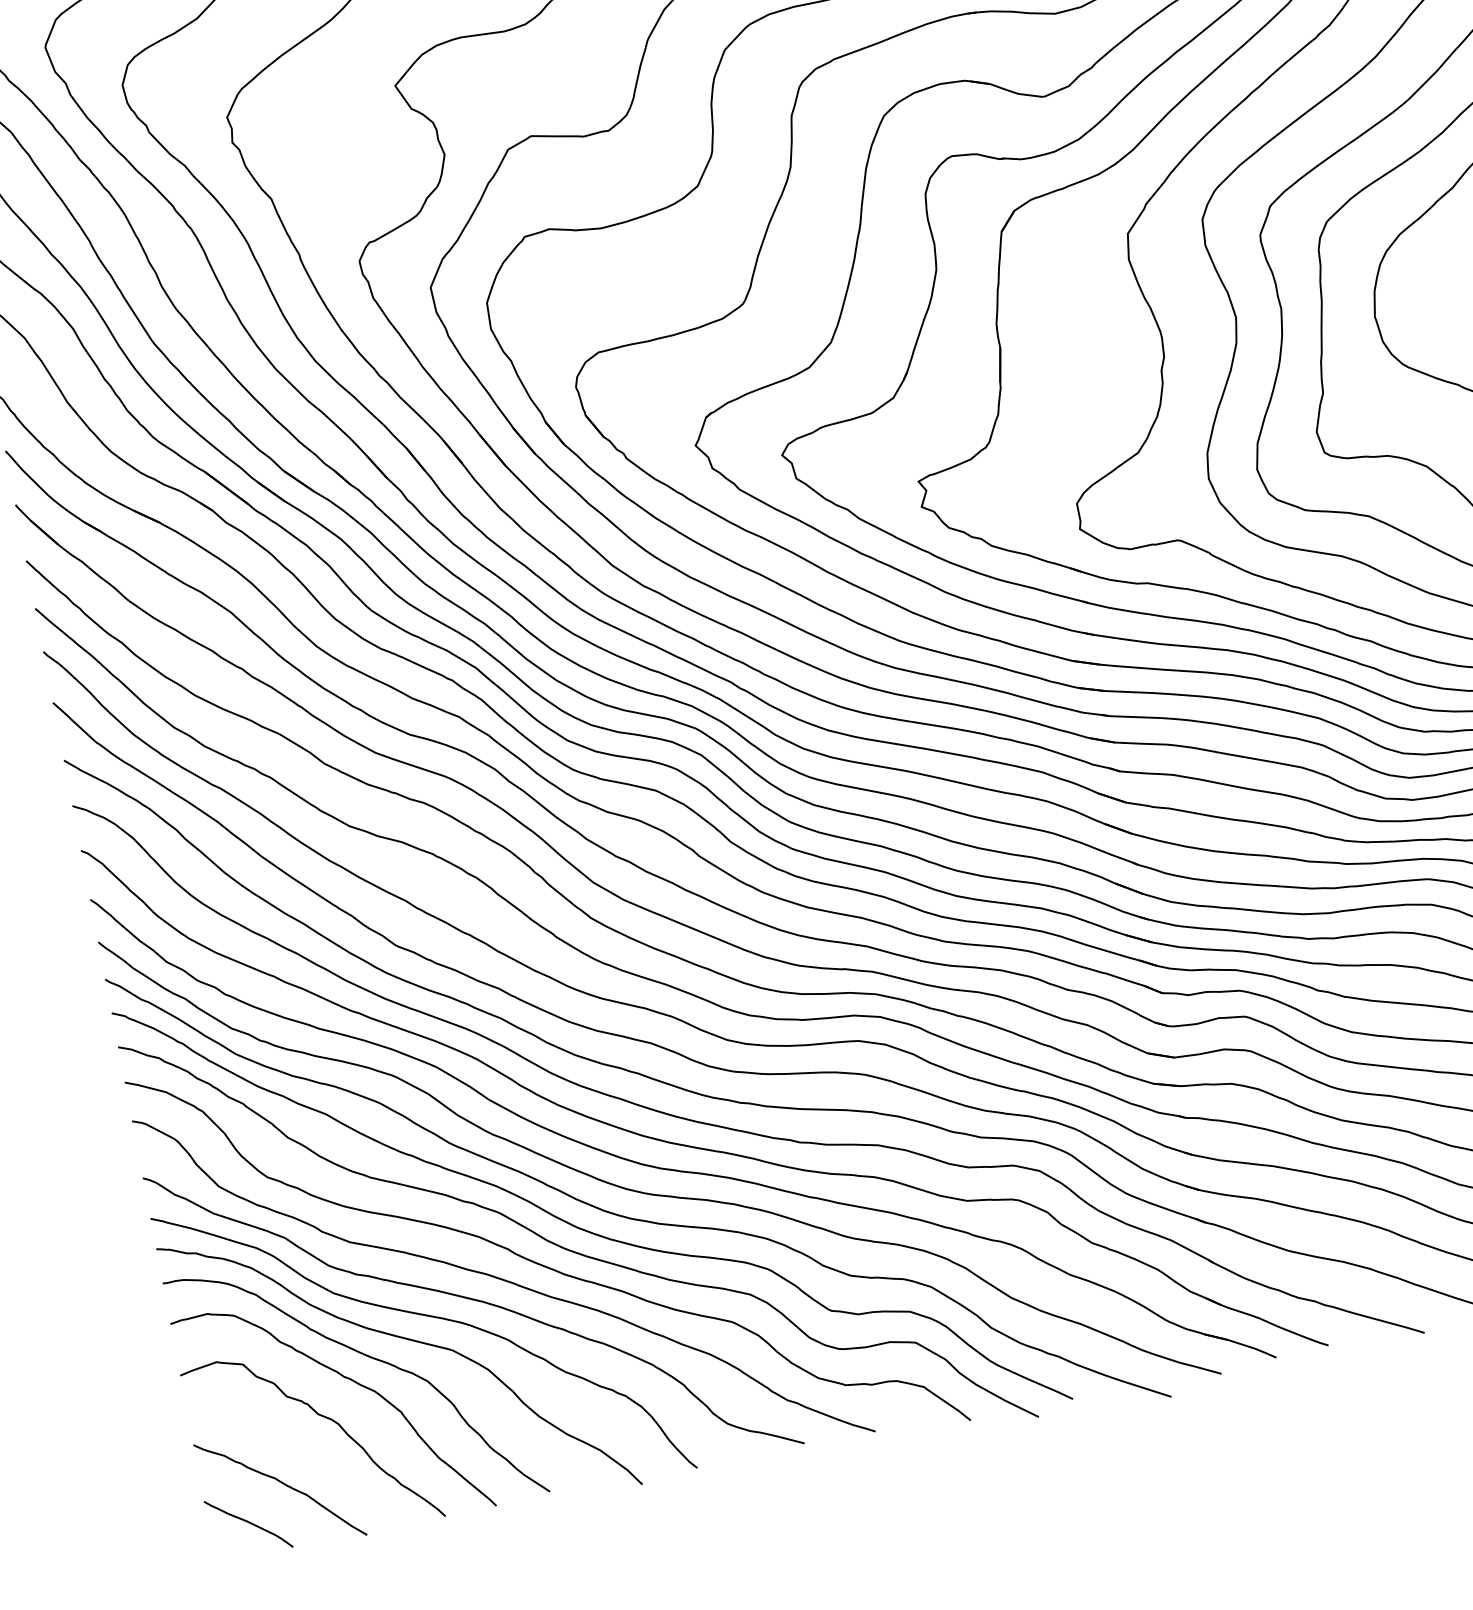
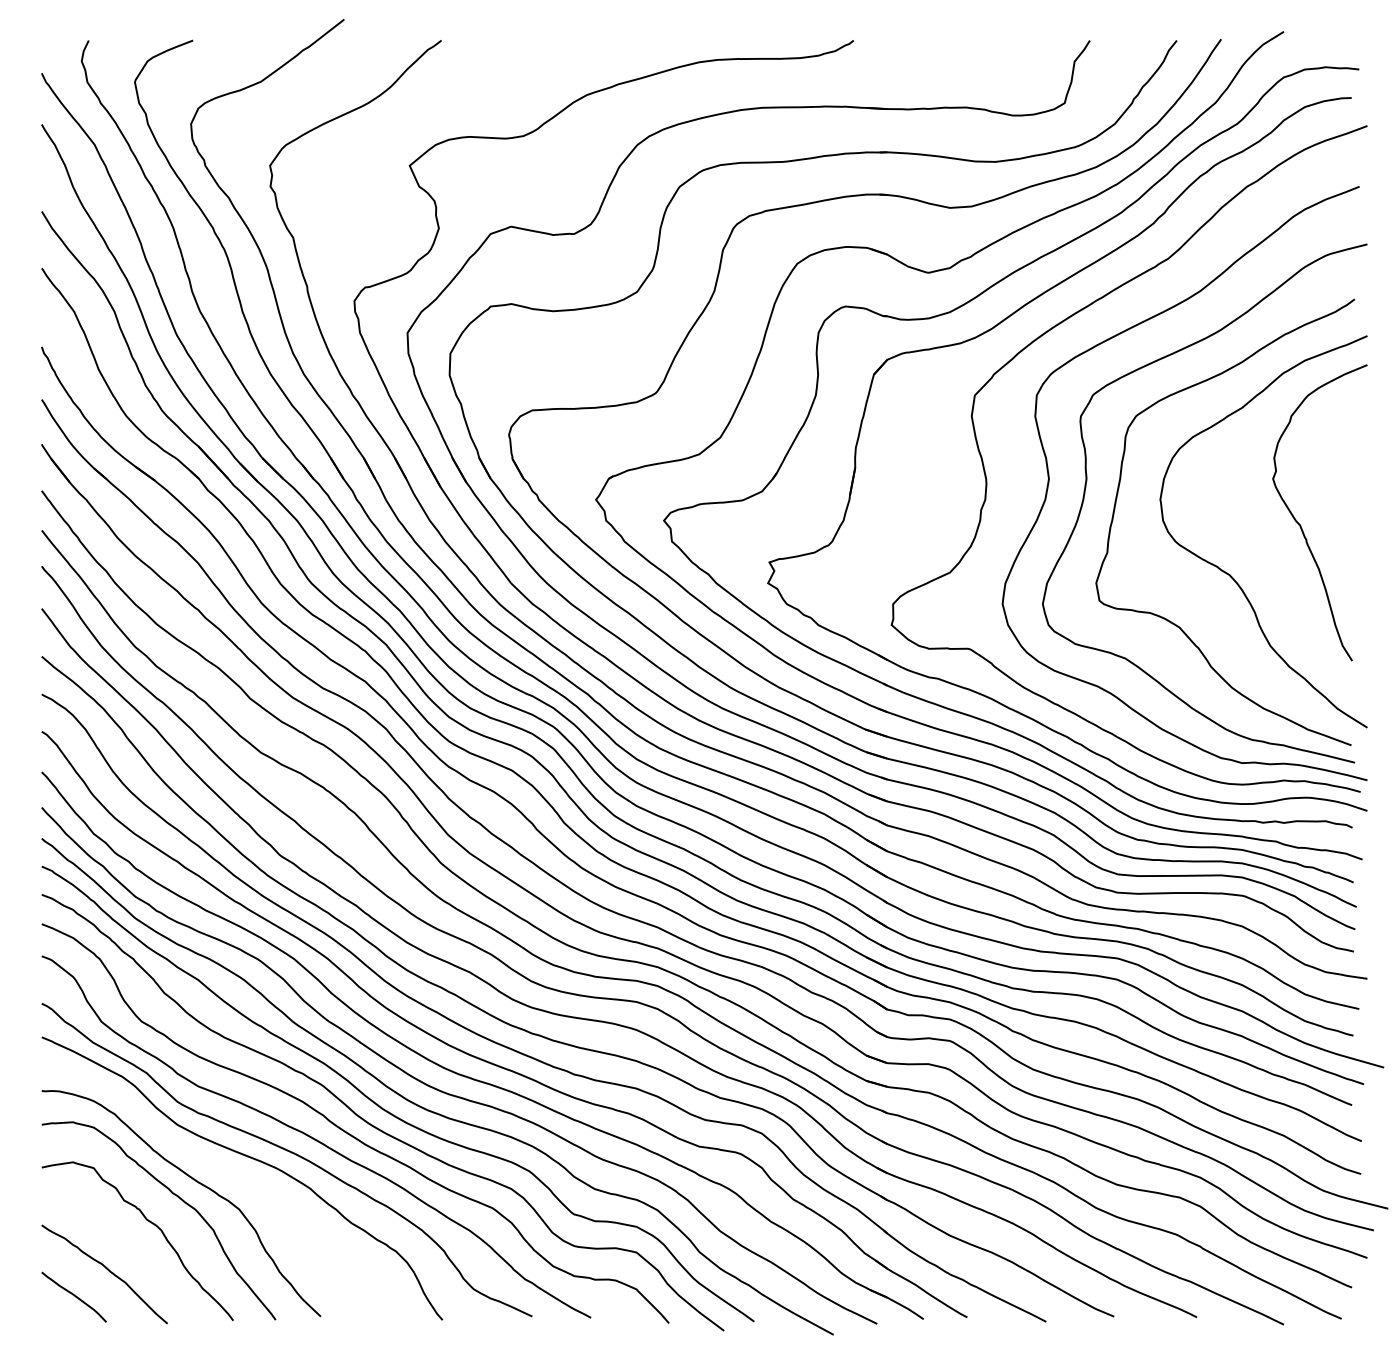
curve: (406, 1340) -> (228, 1173), removed

